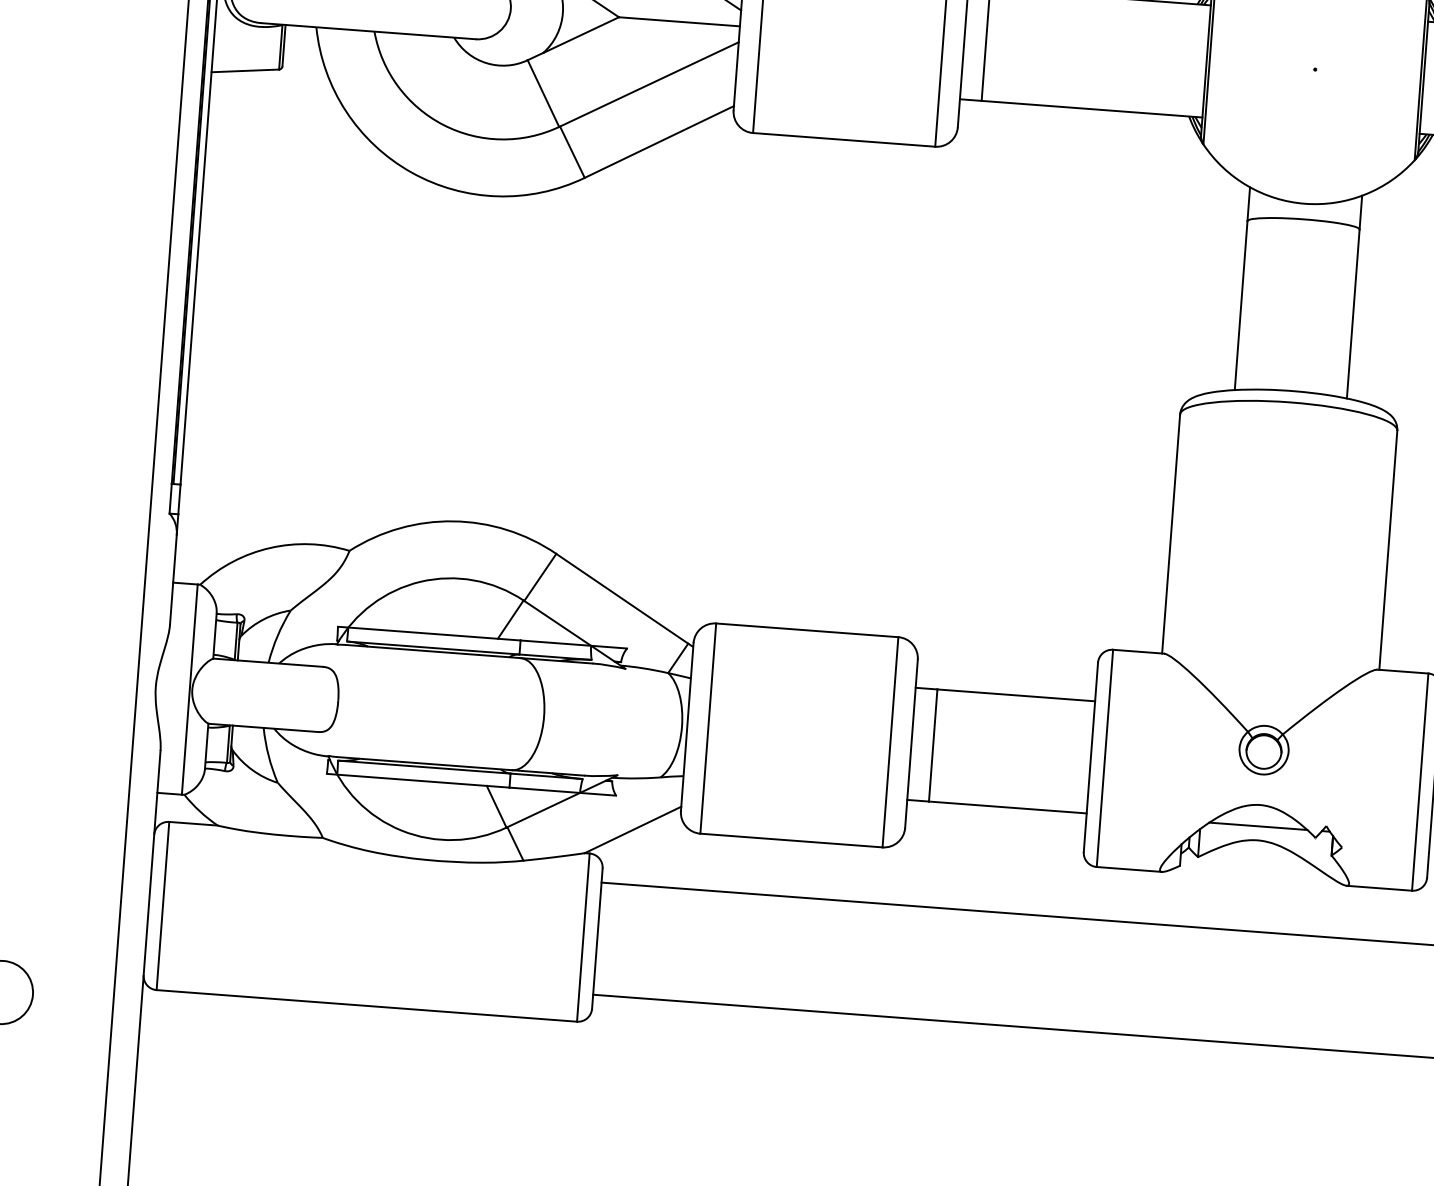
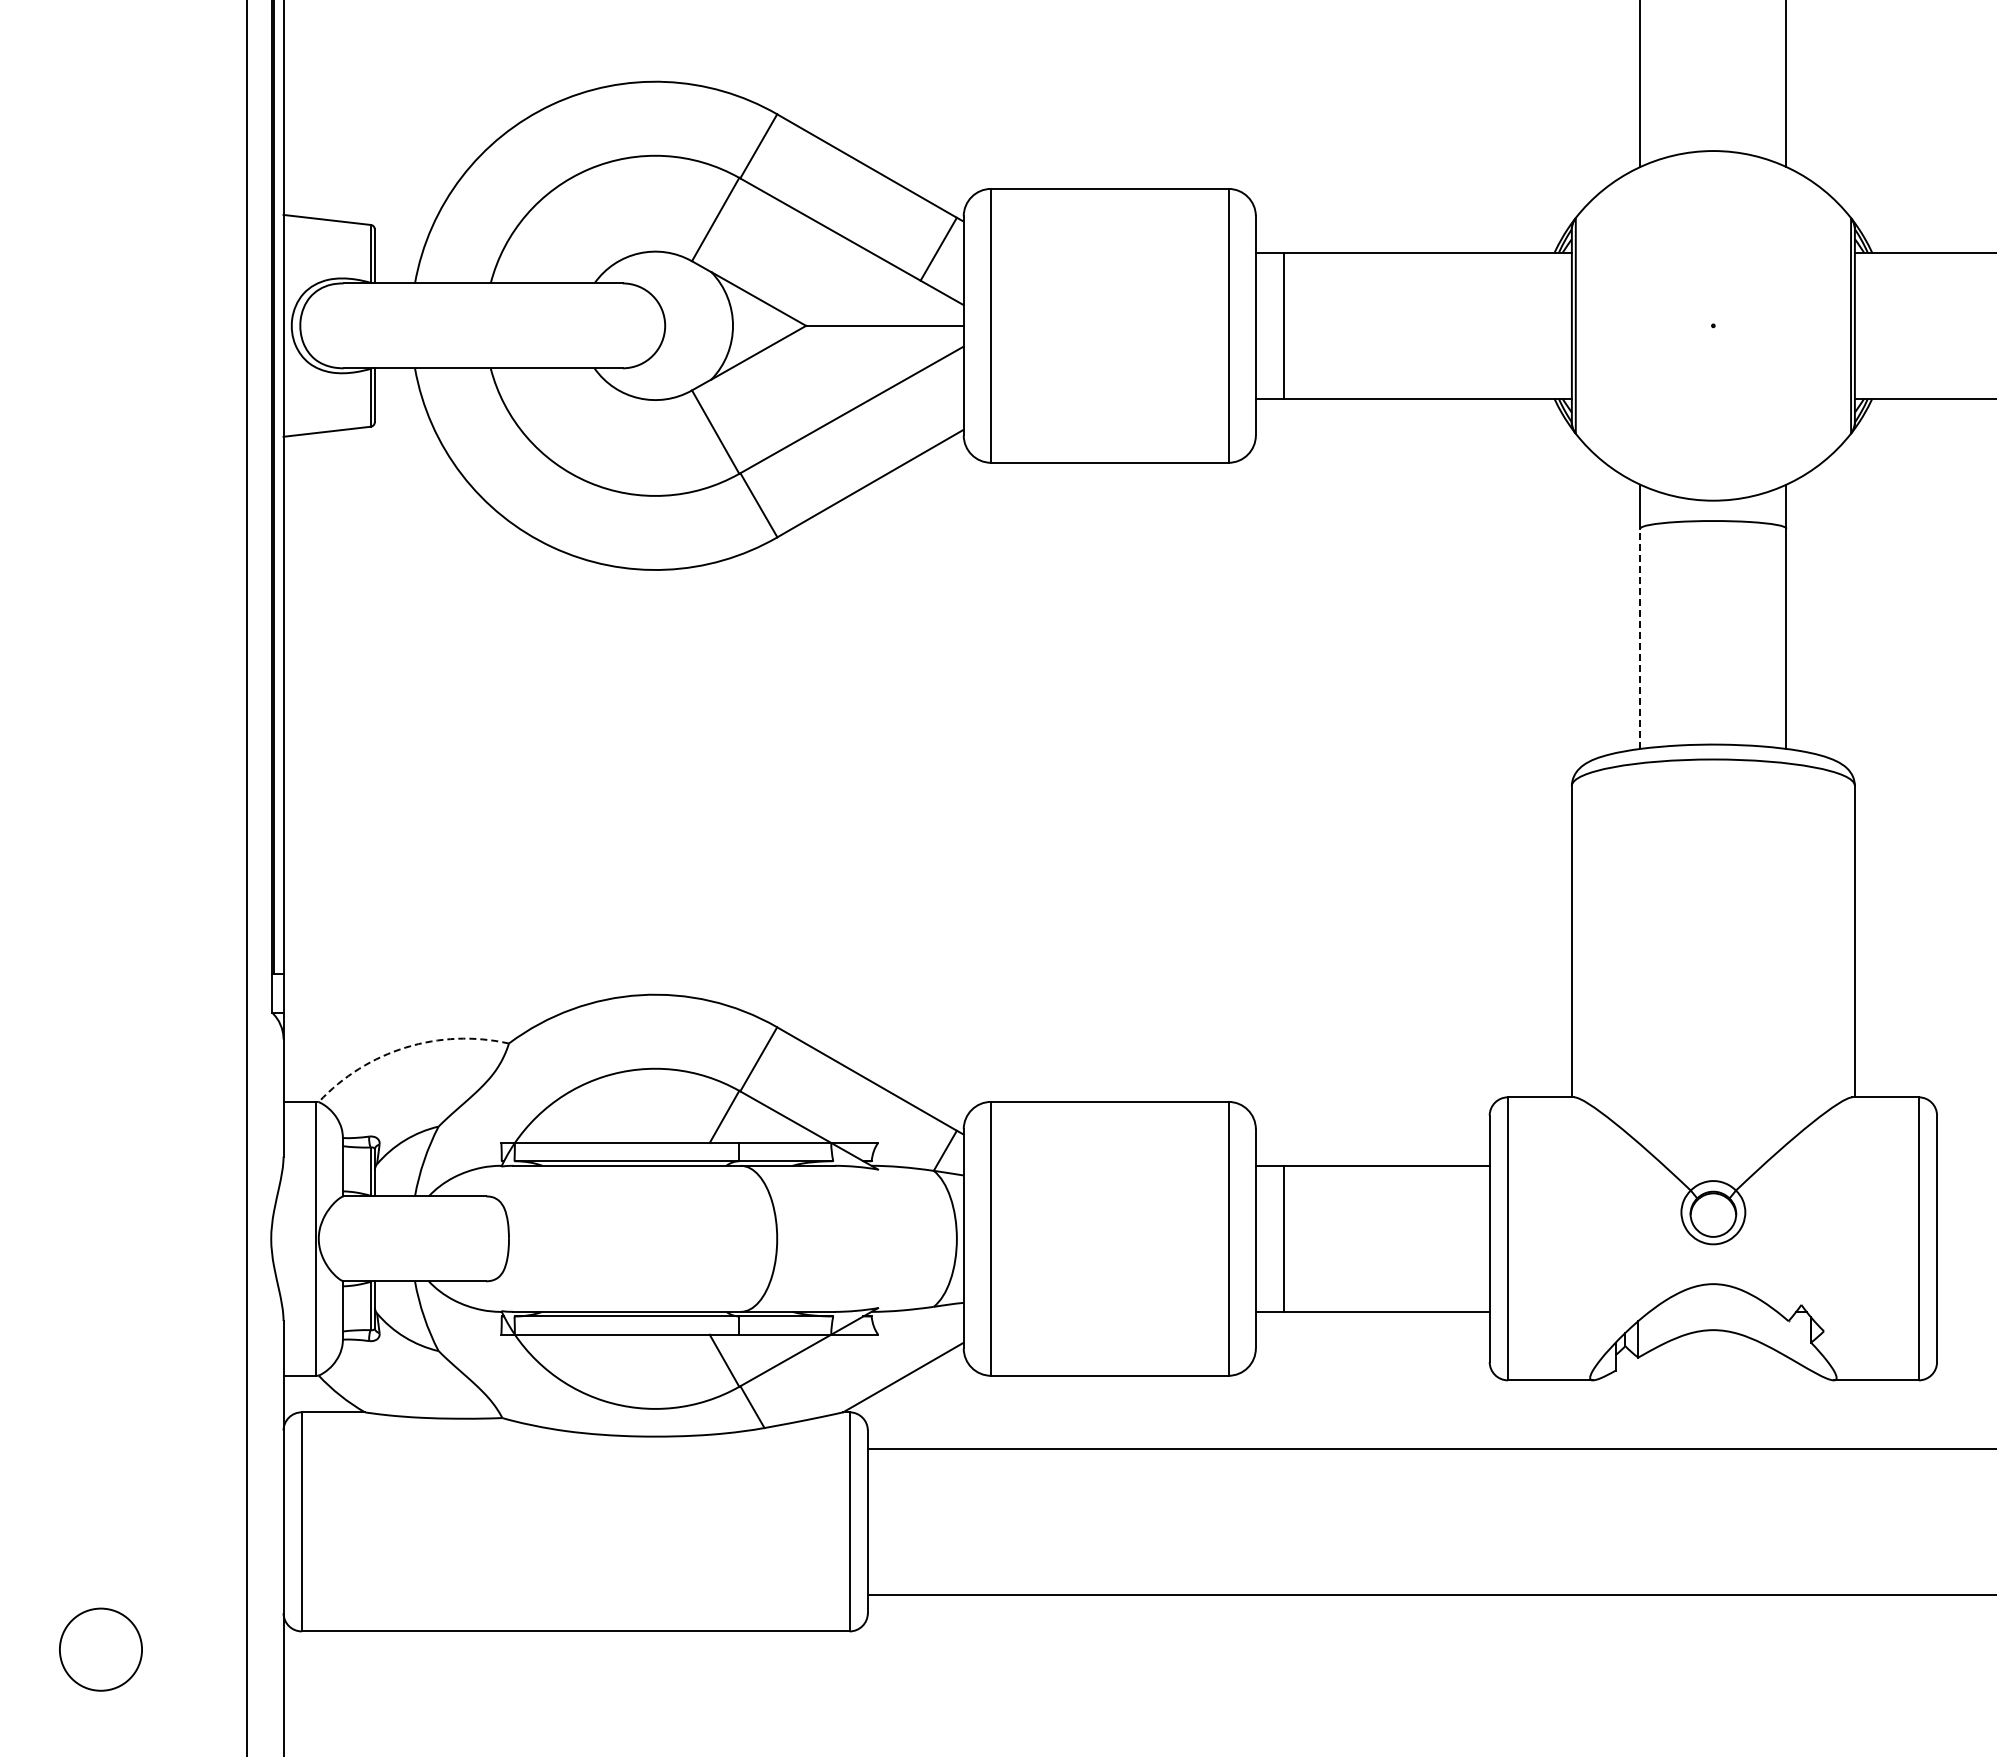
line: (1241, 305) -> (1640, 638), solid -> dashed
arc: (270, 548) -> (406, 1047), solid -> dashed
line: (1258, 826) -> (1713, 1311), removed

